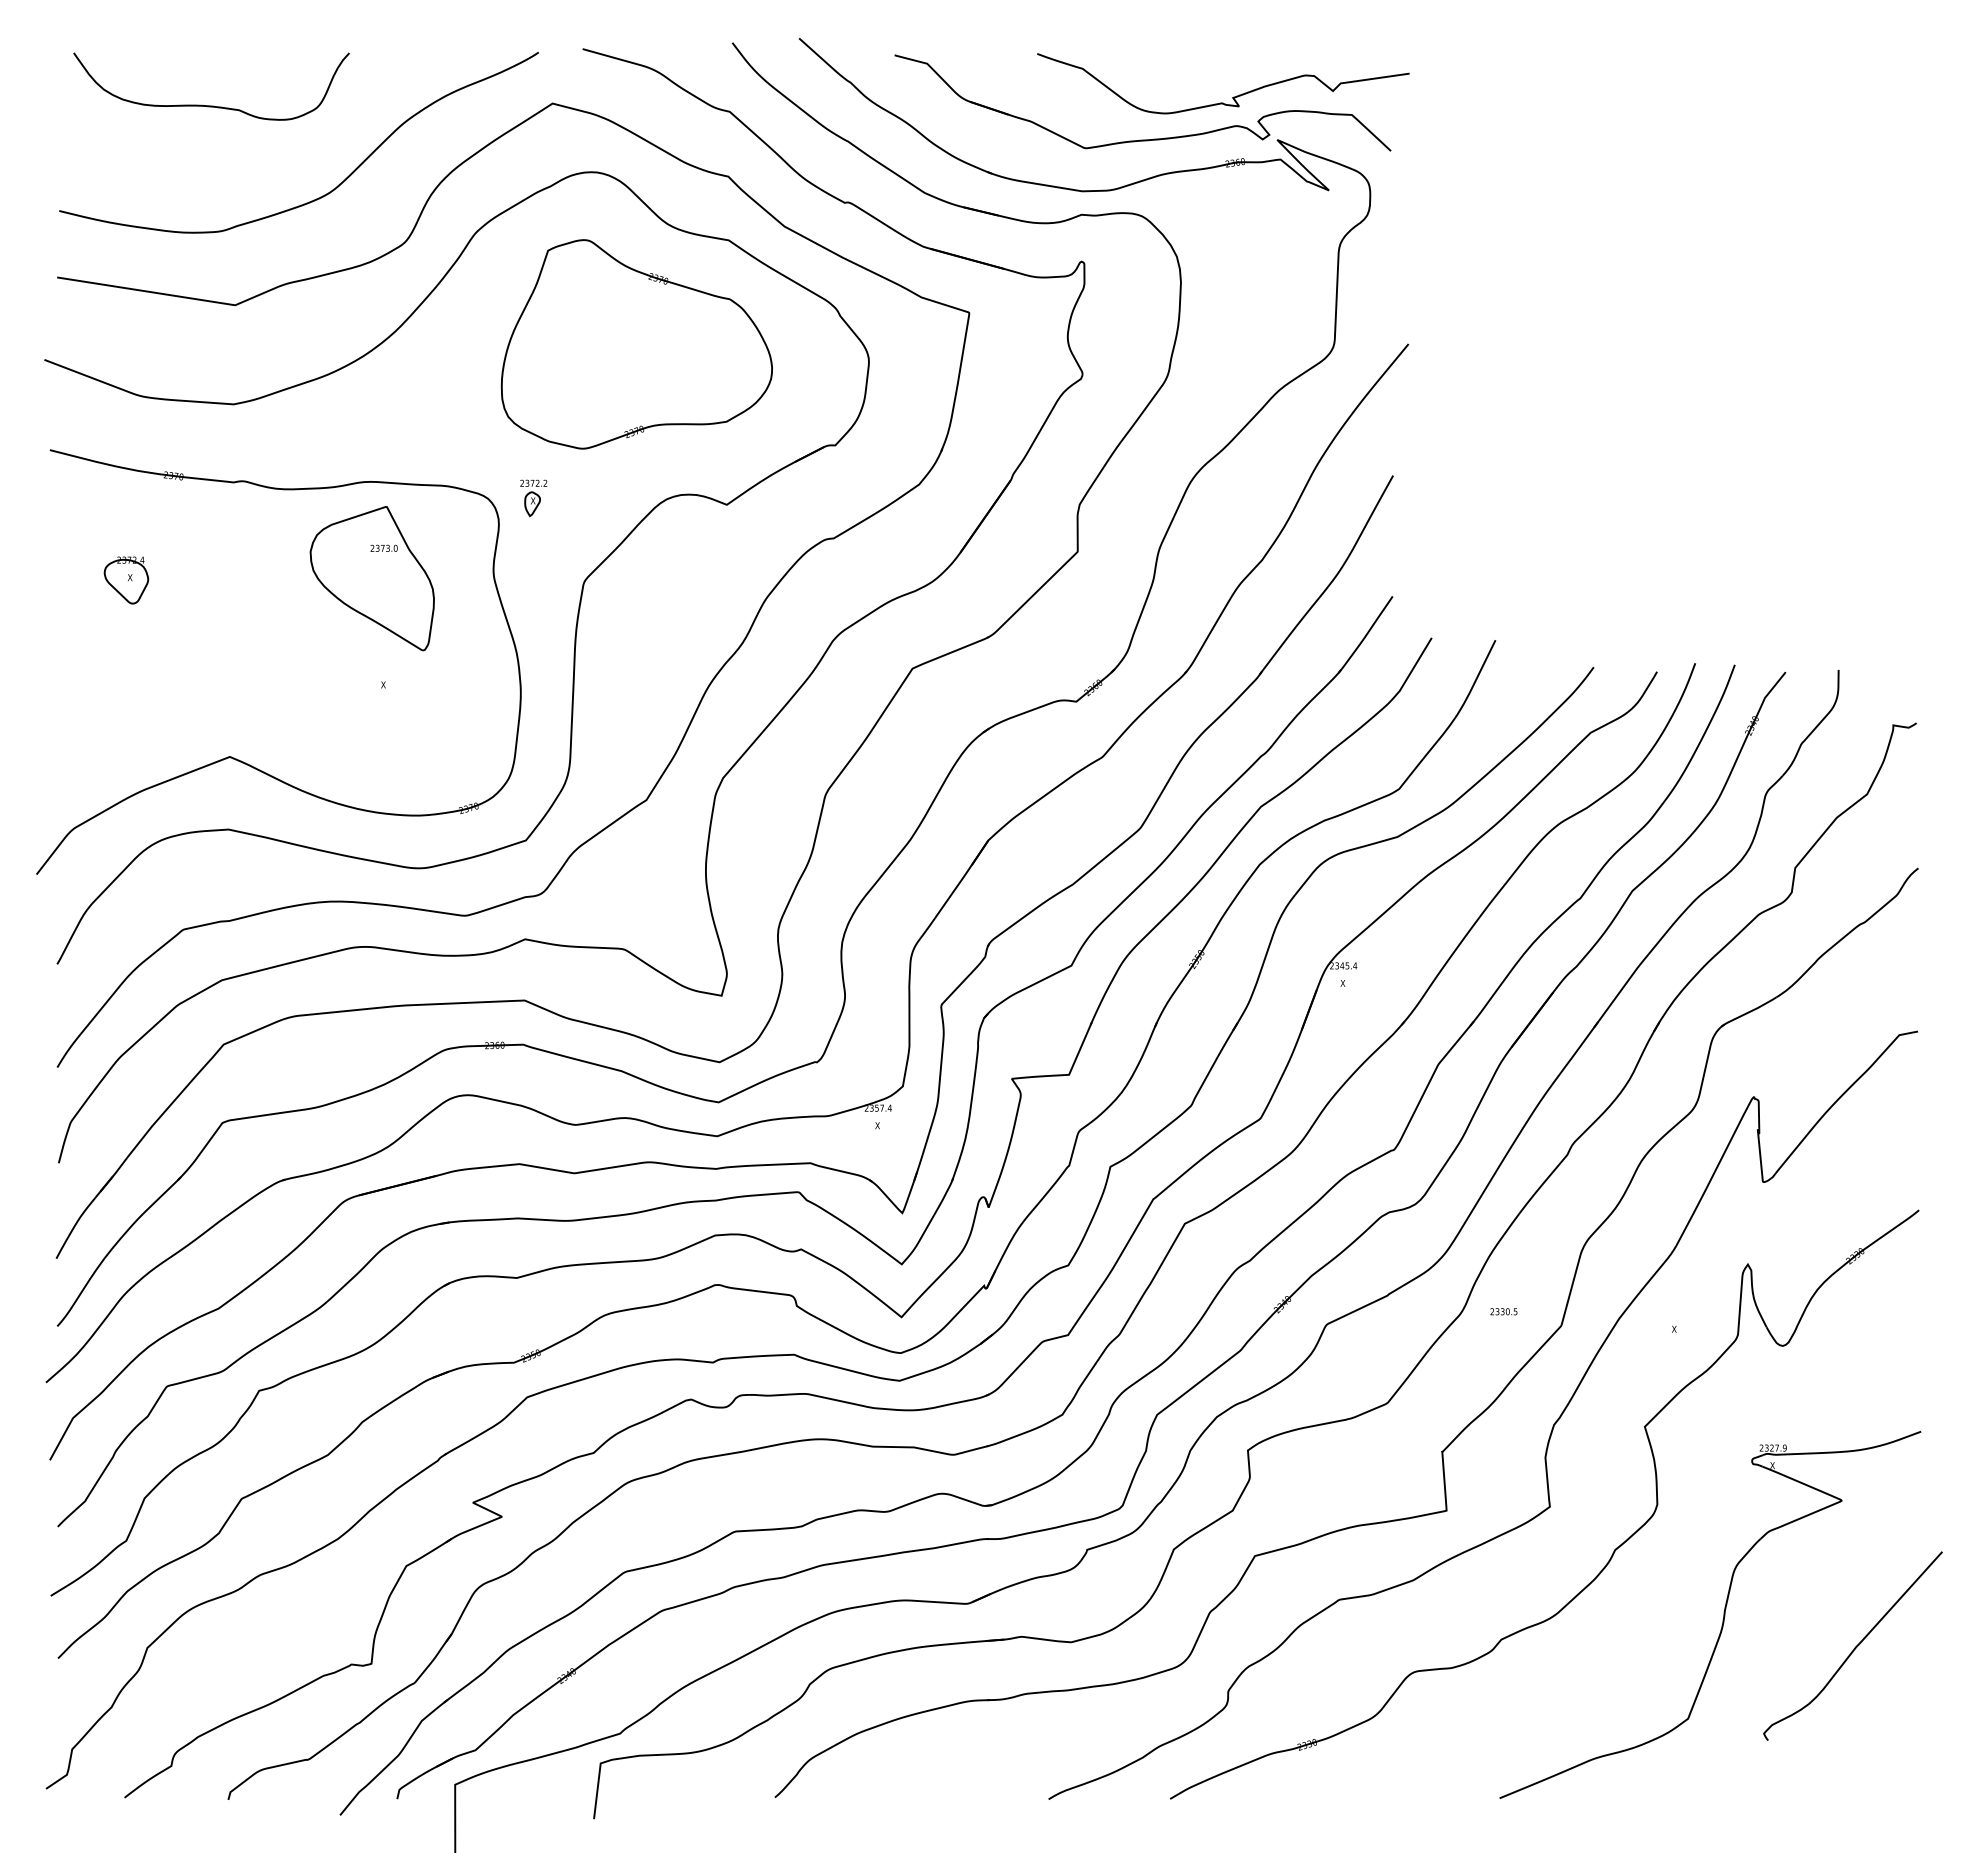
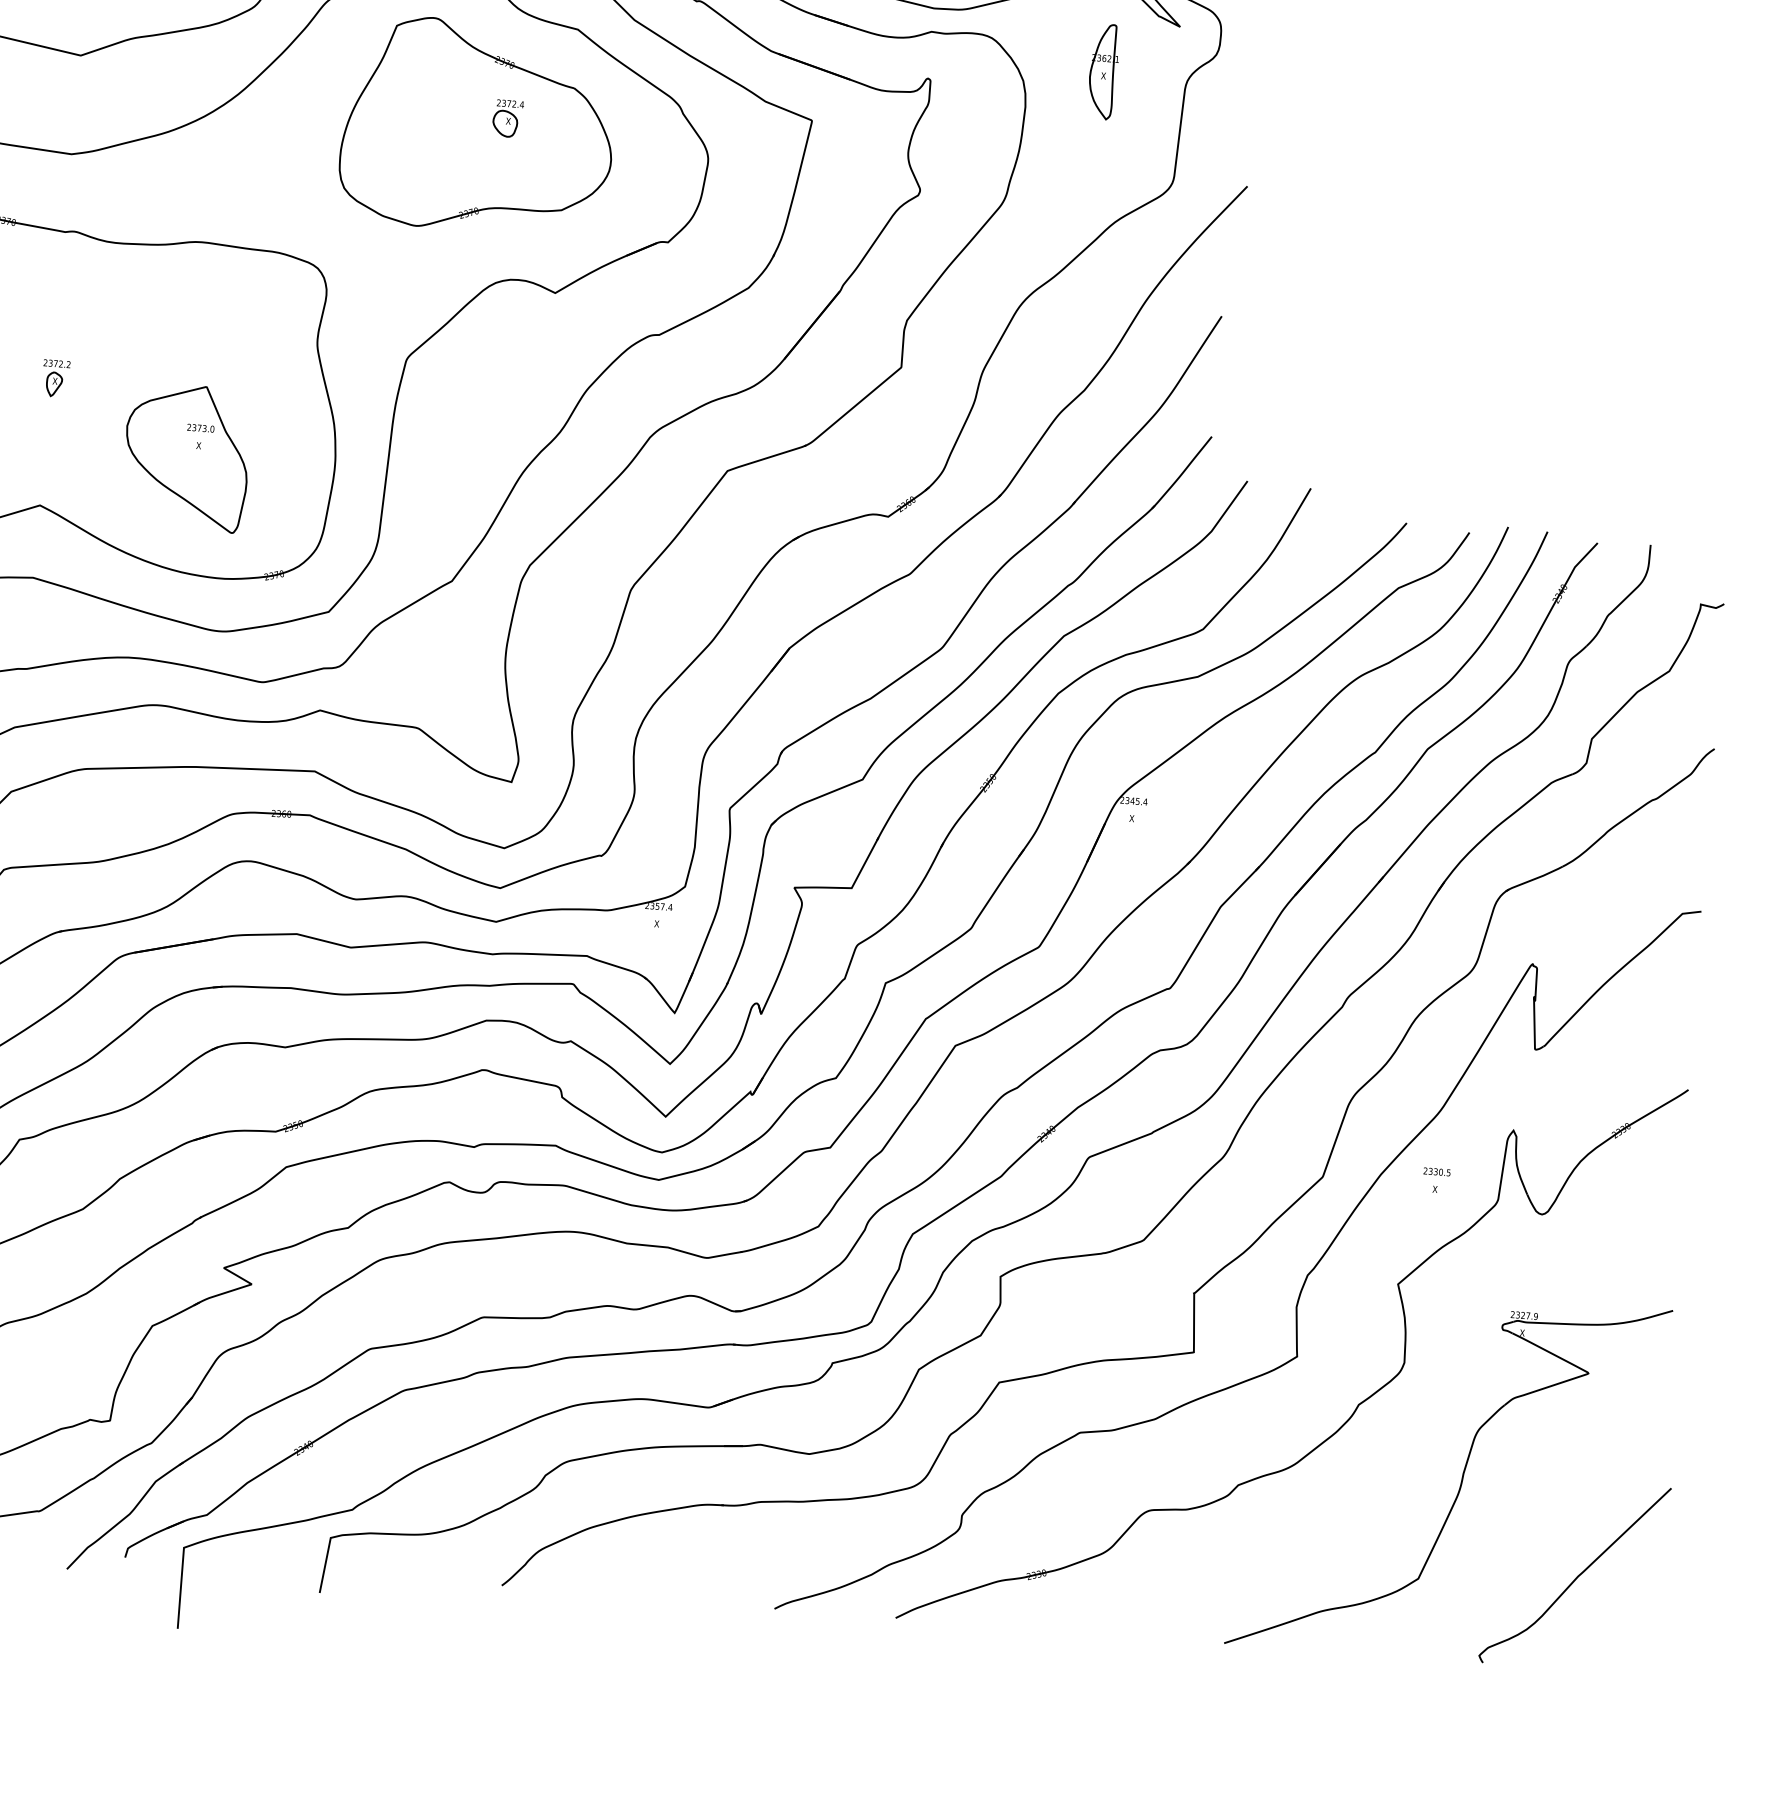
part: (1256, 241) -> (1103, 72), added
part: (665, 334) -> (507, 118), added
part: (533, 498) -> (55, 378), moved
part: (371, 578) -> (185, 457), moved
text: (1503, 1311) -> (1436, 1171), moved
curve: (1854, 1647) -> (1576, 1576), moved

